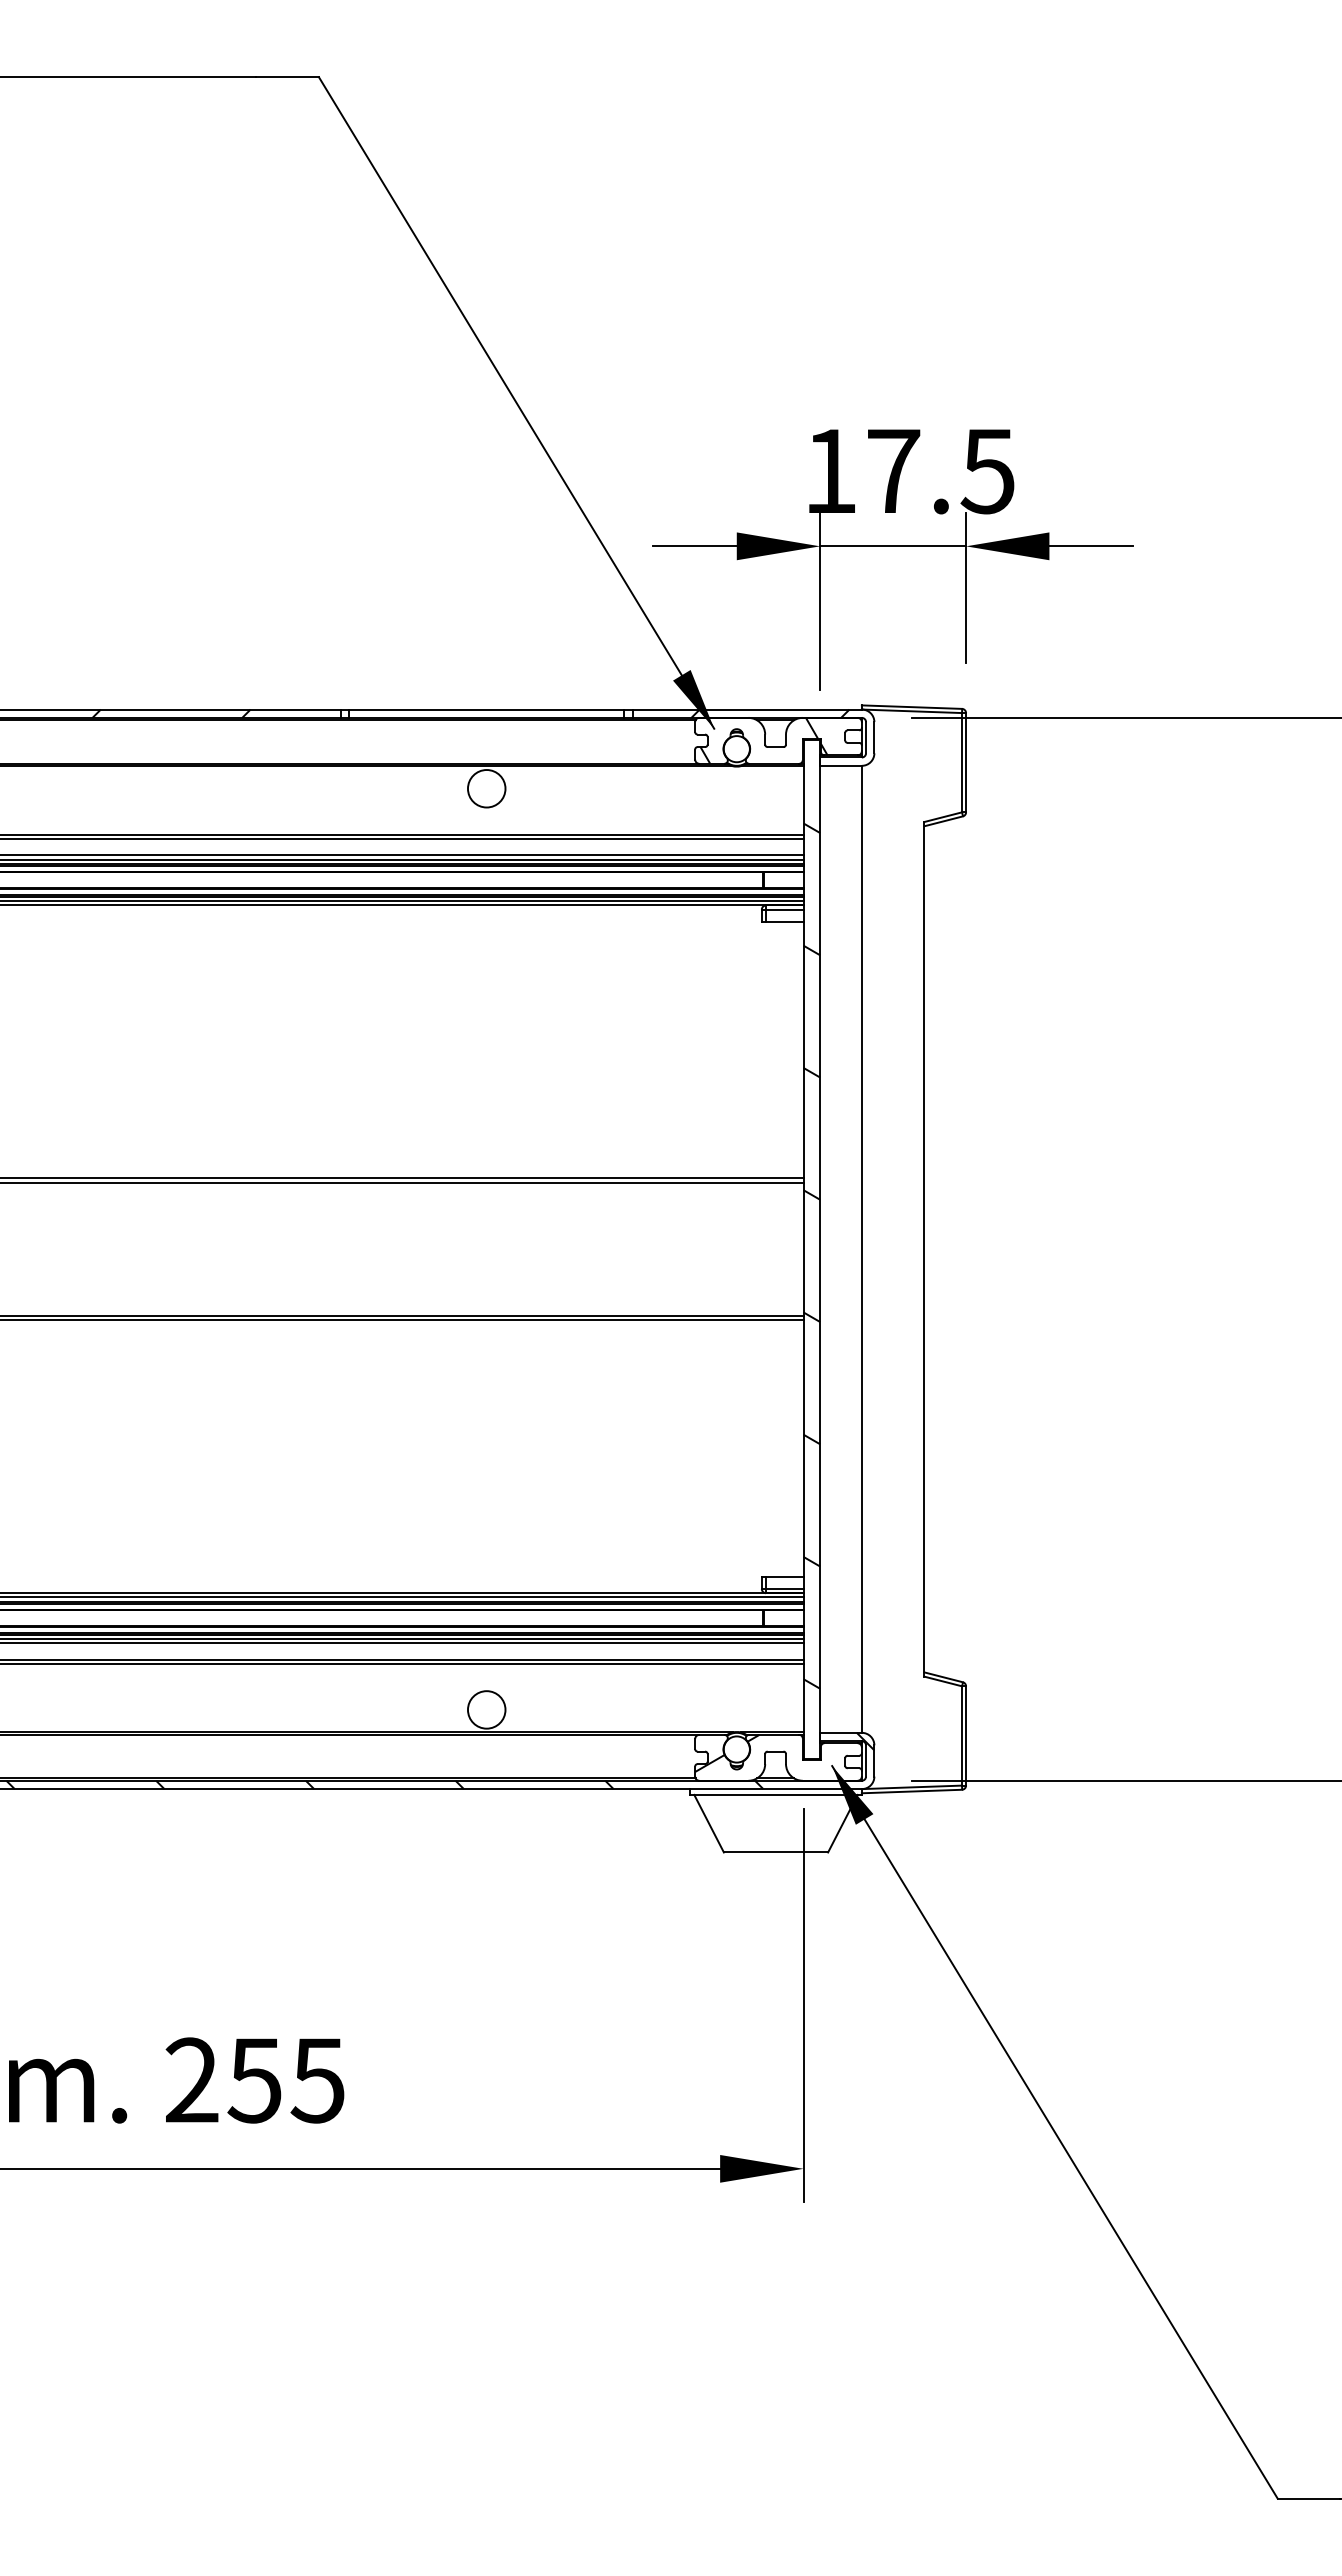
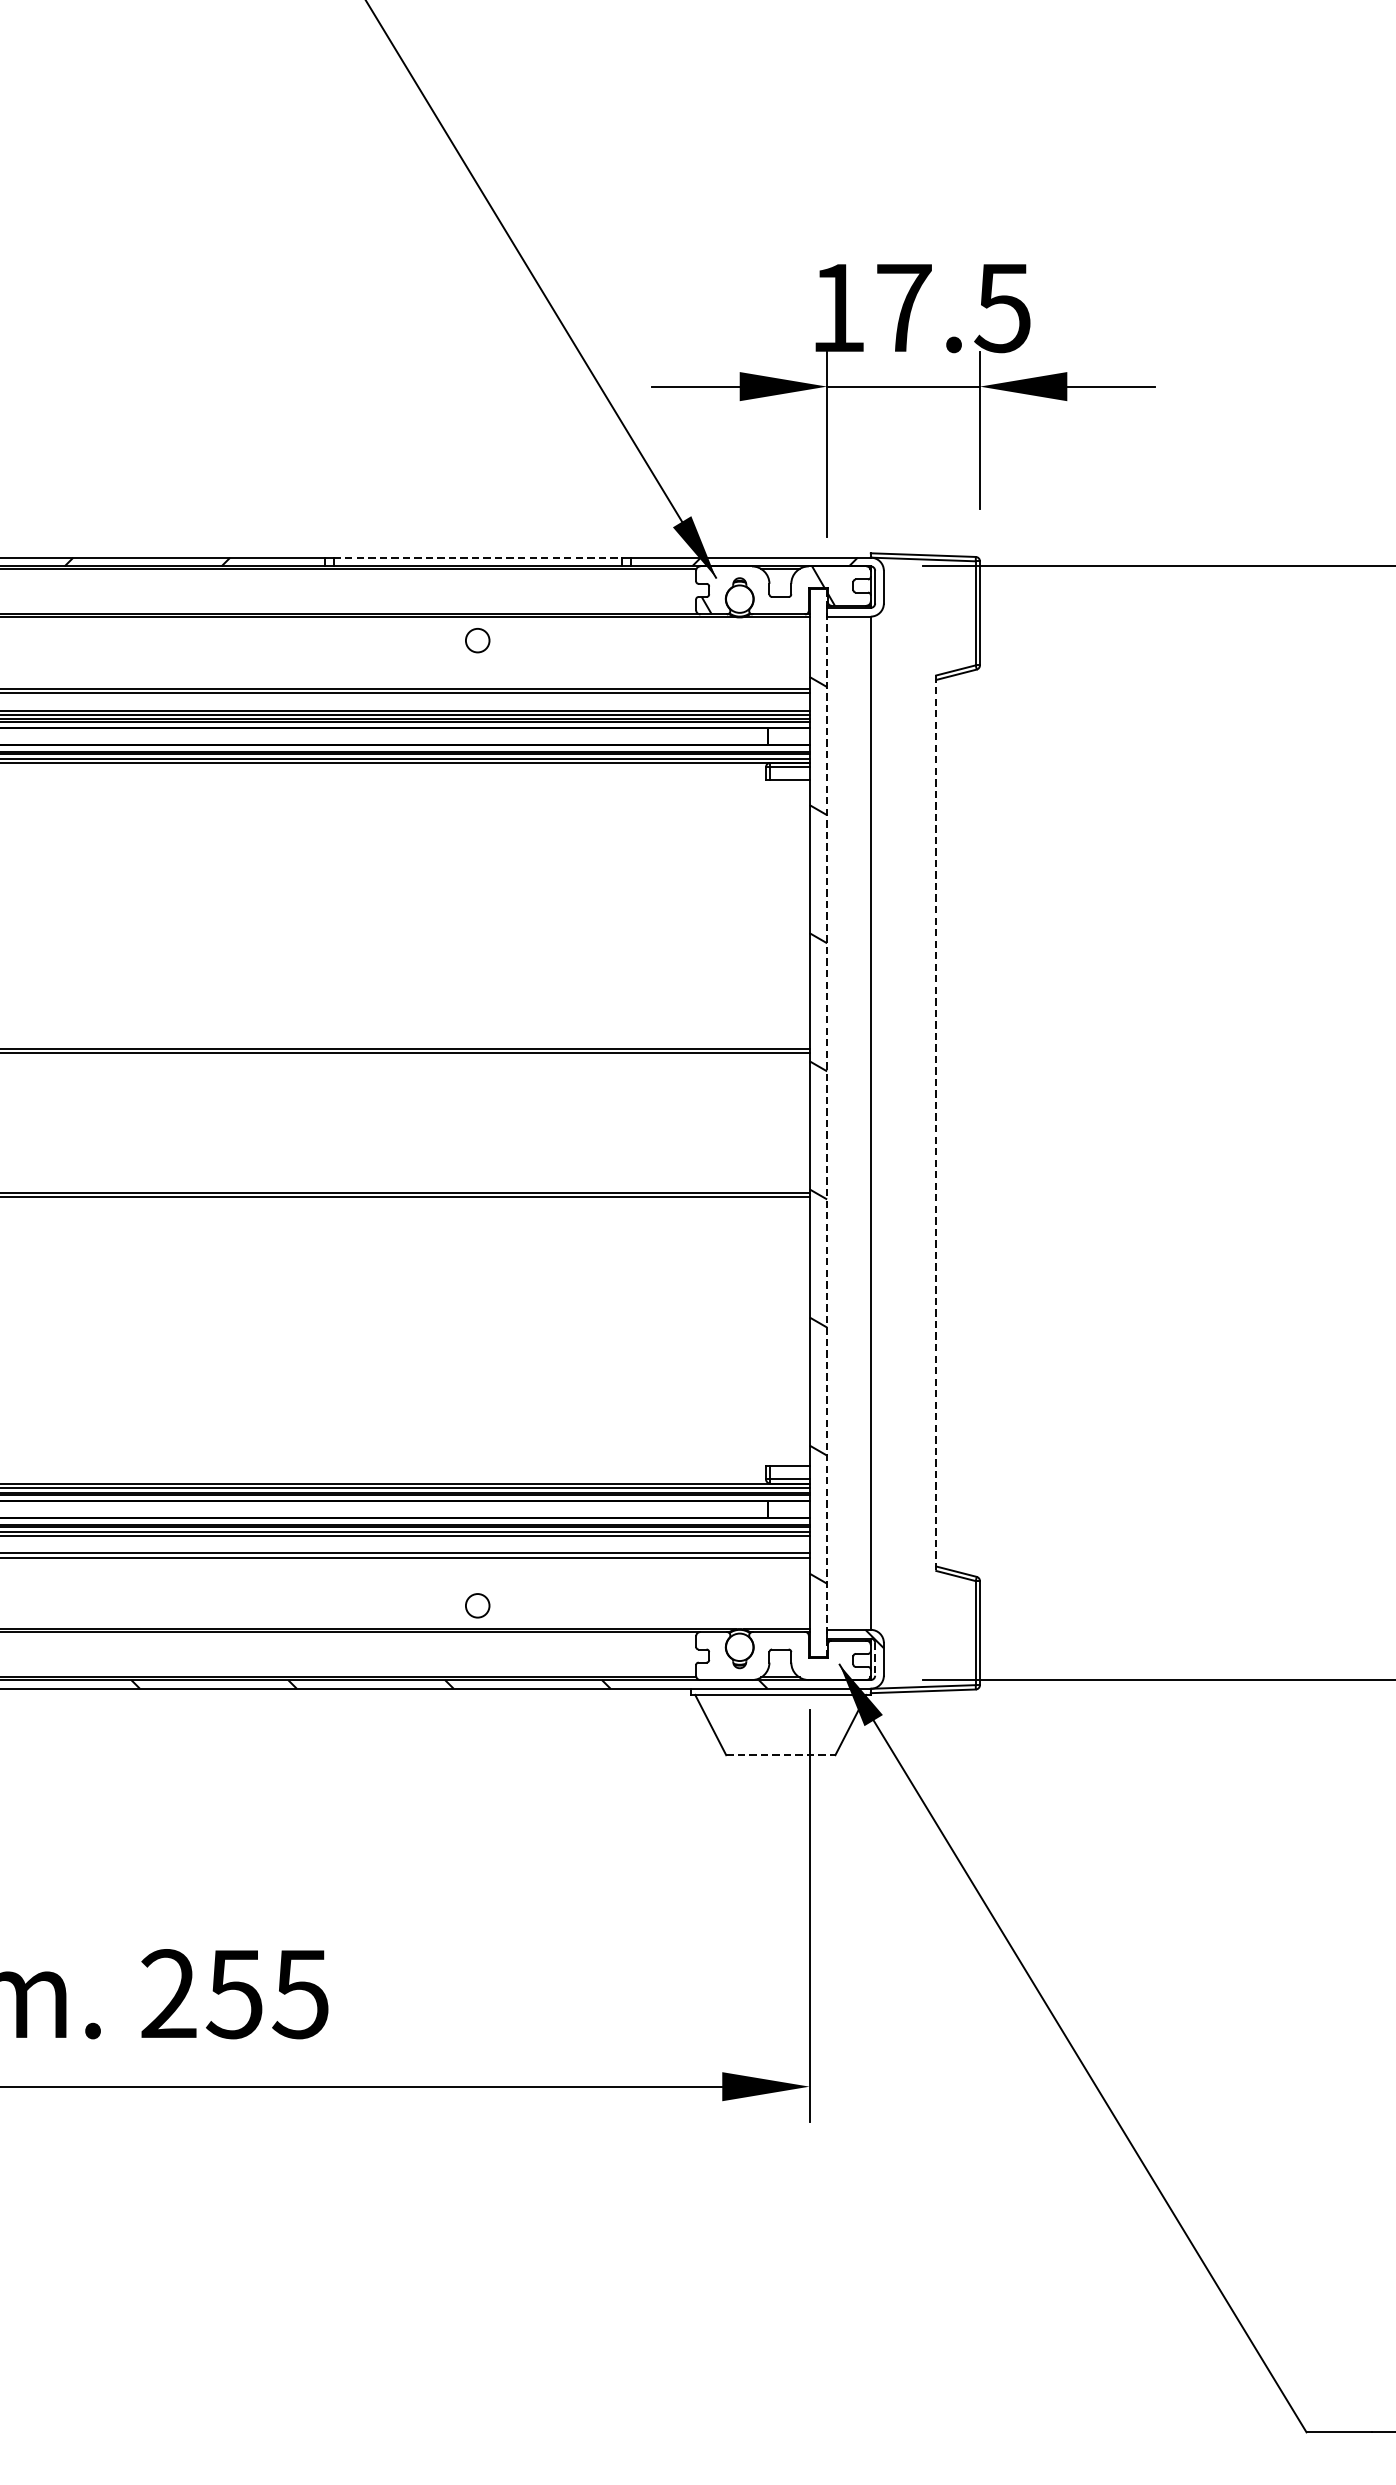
line: (486, 709) -> (477, 557), solid -> dashed
circle: (486, 788) -> (477, 640), size x0.6
line: (820, 1249) -> (827, 1123), solid -> dashed
line: (924, 1249) -> (936, 1123), solid -> dashed
circle: (486, 1709) -> (477, 1605), size x0.6
hatch: (727, 1753) -> (729, 1651), removed
line: (866, 1760) -> (875, 1658), solid -> dashed
line: (776, 1852) -> (781, 1755), solid -> dashed

